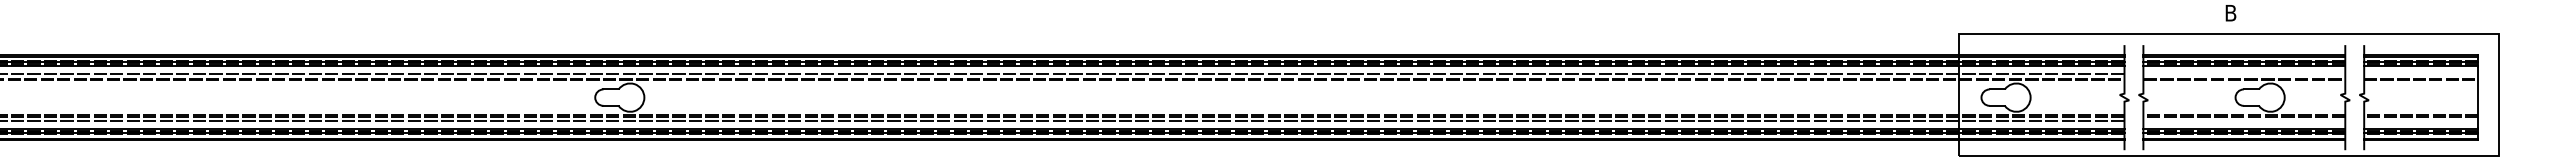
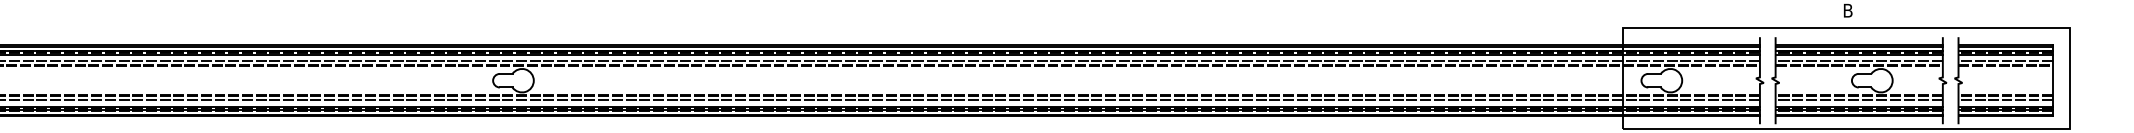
line: (2244, 74) -> (1859, 61), added
line: (2421, 74) -> (2005, 61), added
line: (2244, 121) -> (1859, 100), added
line: (2421, 121) -> (2005, 100), added

